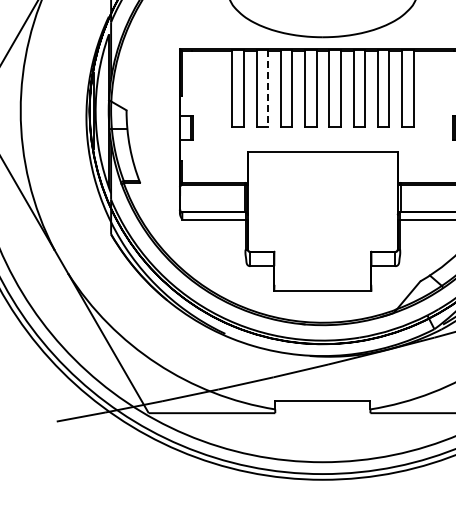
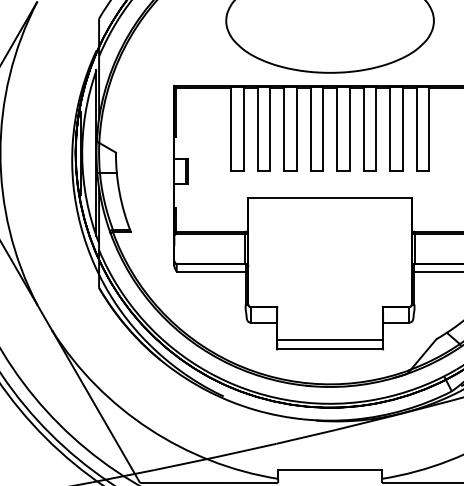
line: (268, 88) -> (270, 128), dashed -> solid
line: (322, 282) -> (329, 340), added

